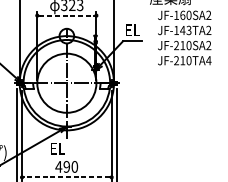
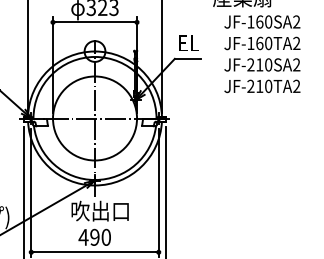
line: (67, 15) -> (95, 22), dashed -> solid
text: (185, 30) -> (263, 43), JF-143TA2 -> JF-160TA2
text: (208, 60) -> (296, 85), JF-210TA4 -> JF-210TA2
text: (70, 147) -> (99, 210), EL -> 吹出口
line: (67, 177) -> (95, 252), dashed -> solid

